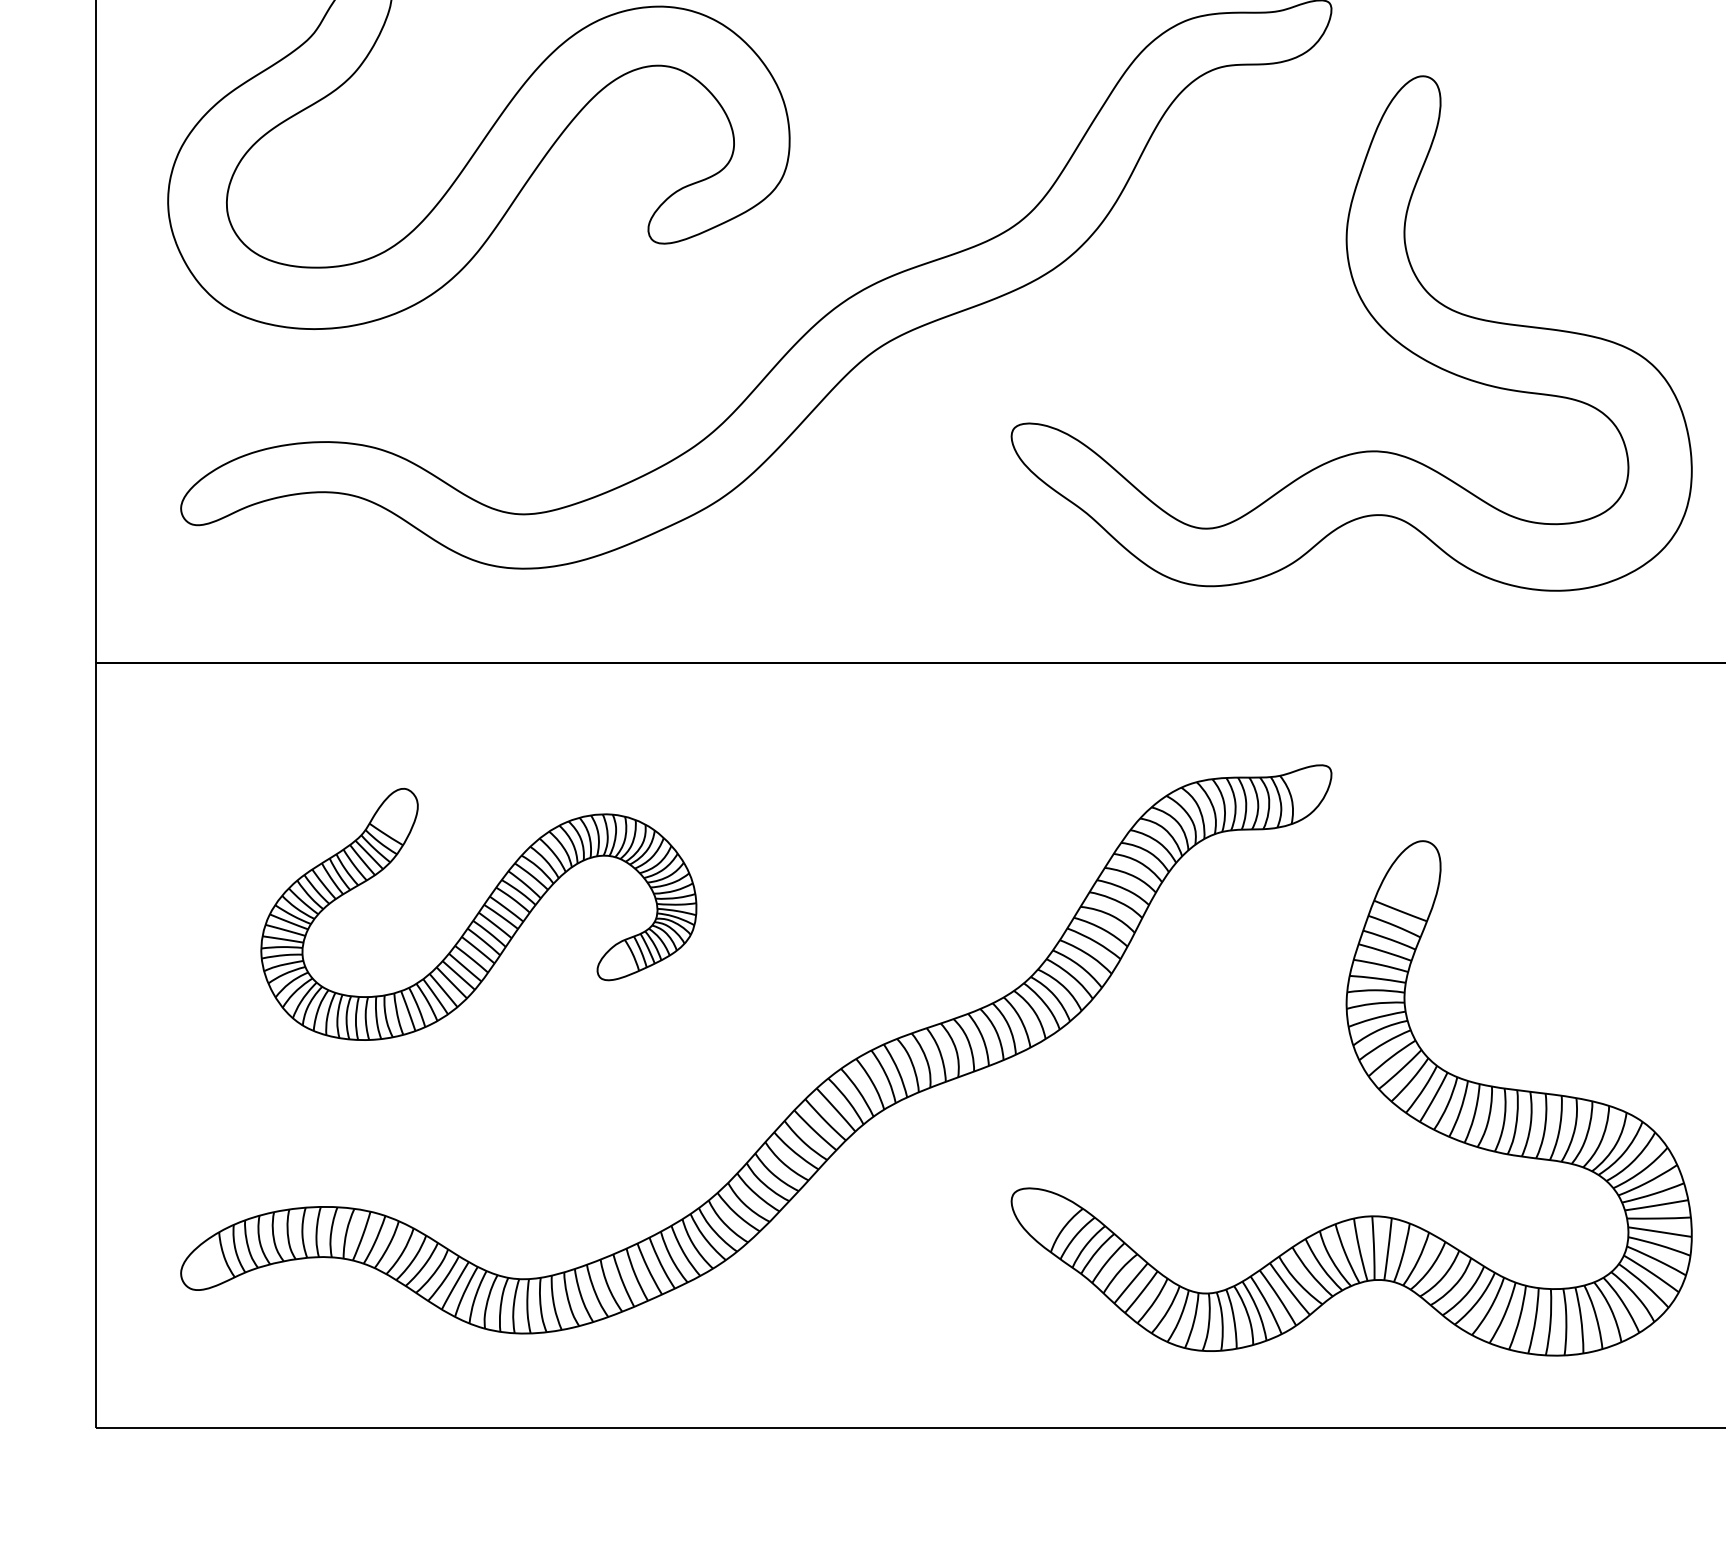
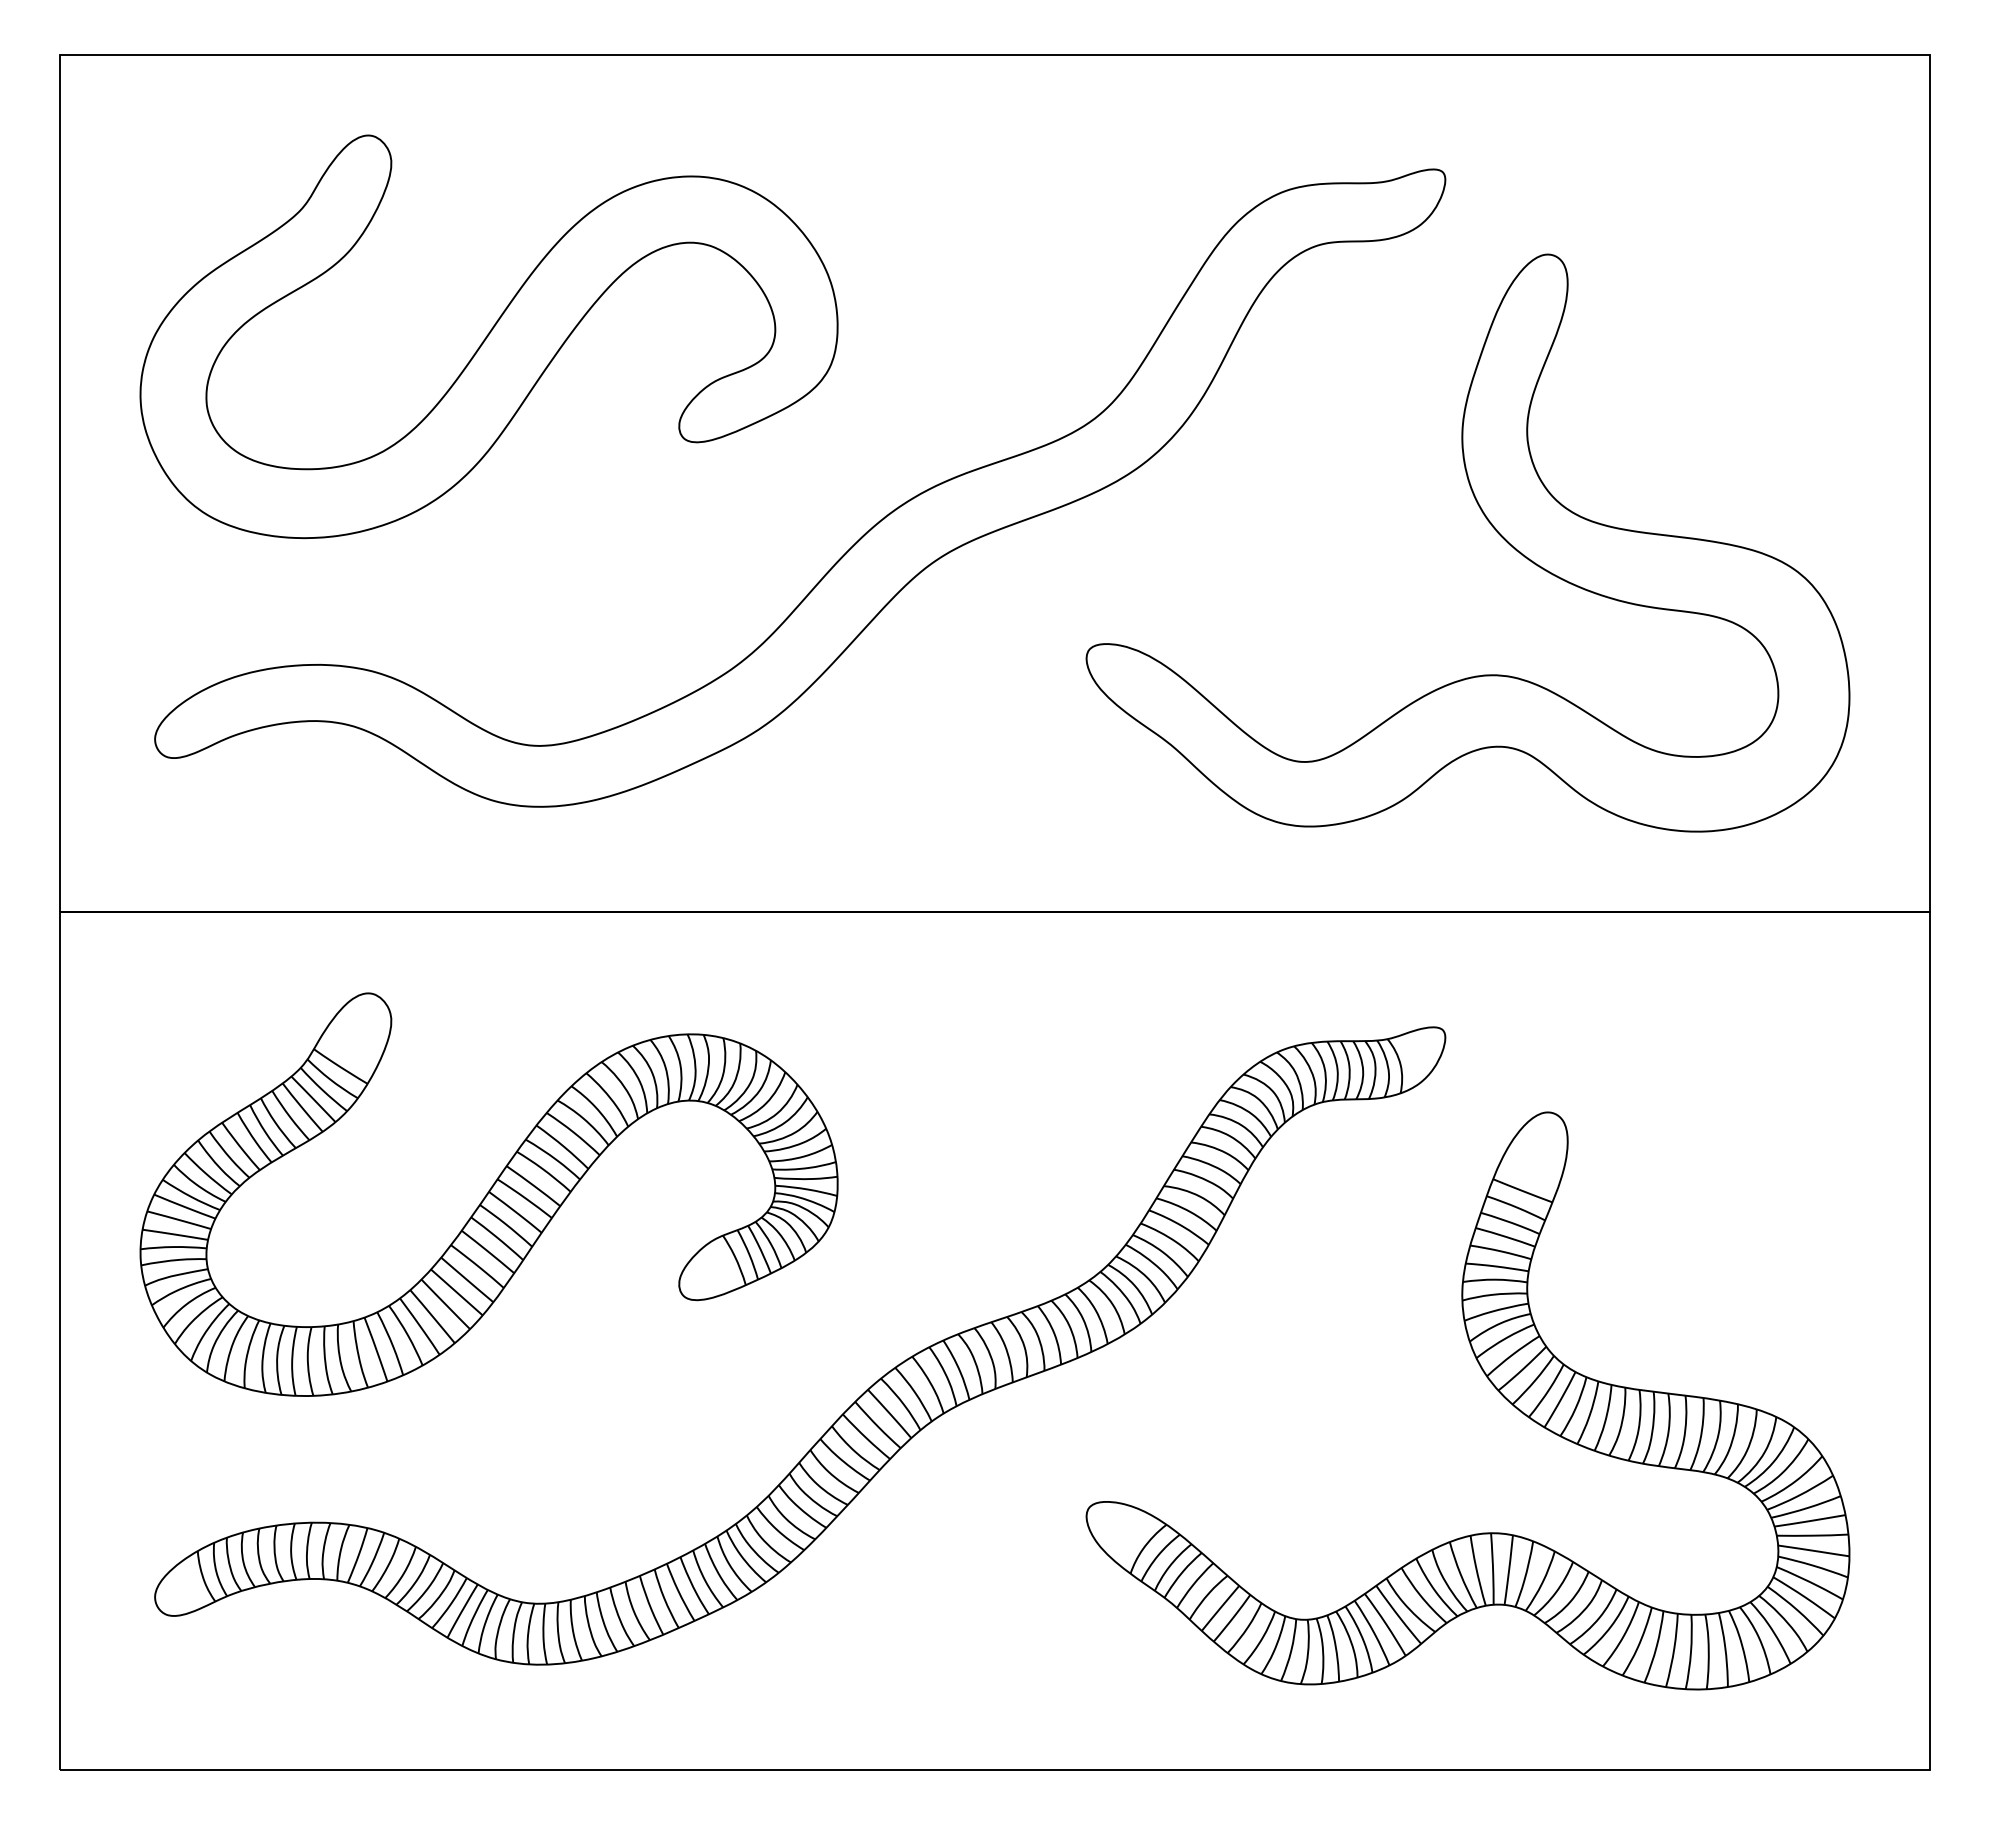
part: (478, 914) -> (488, 1194), size x1.43

